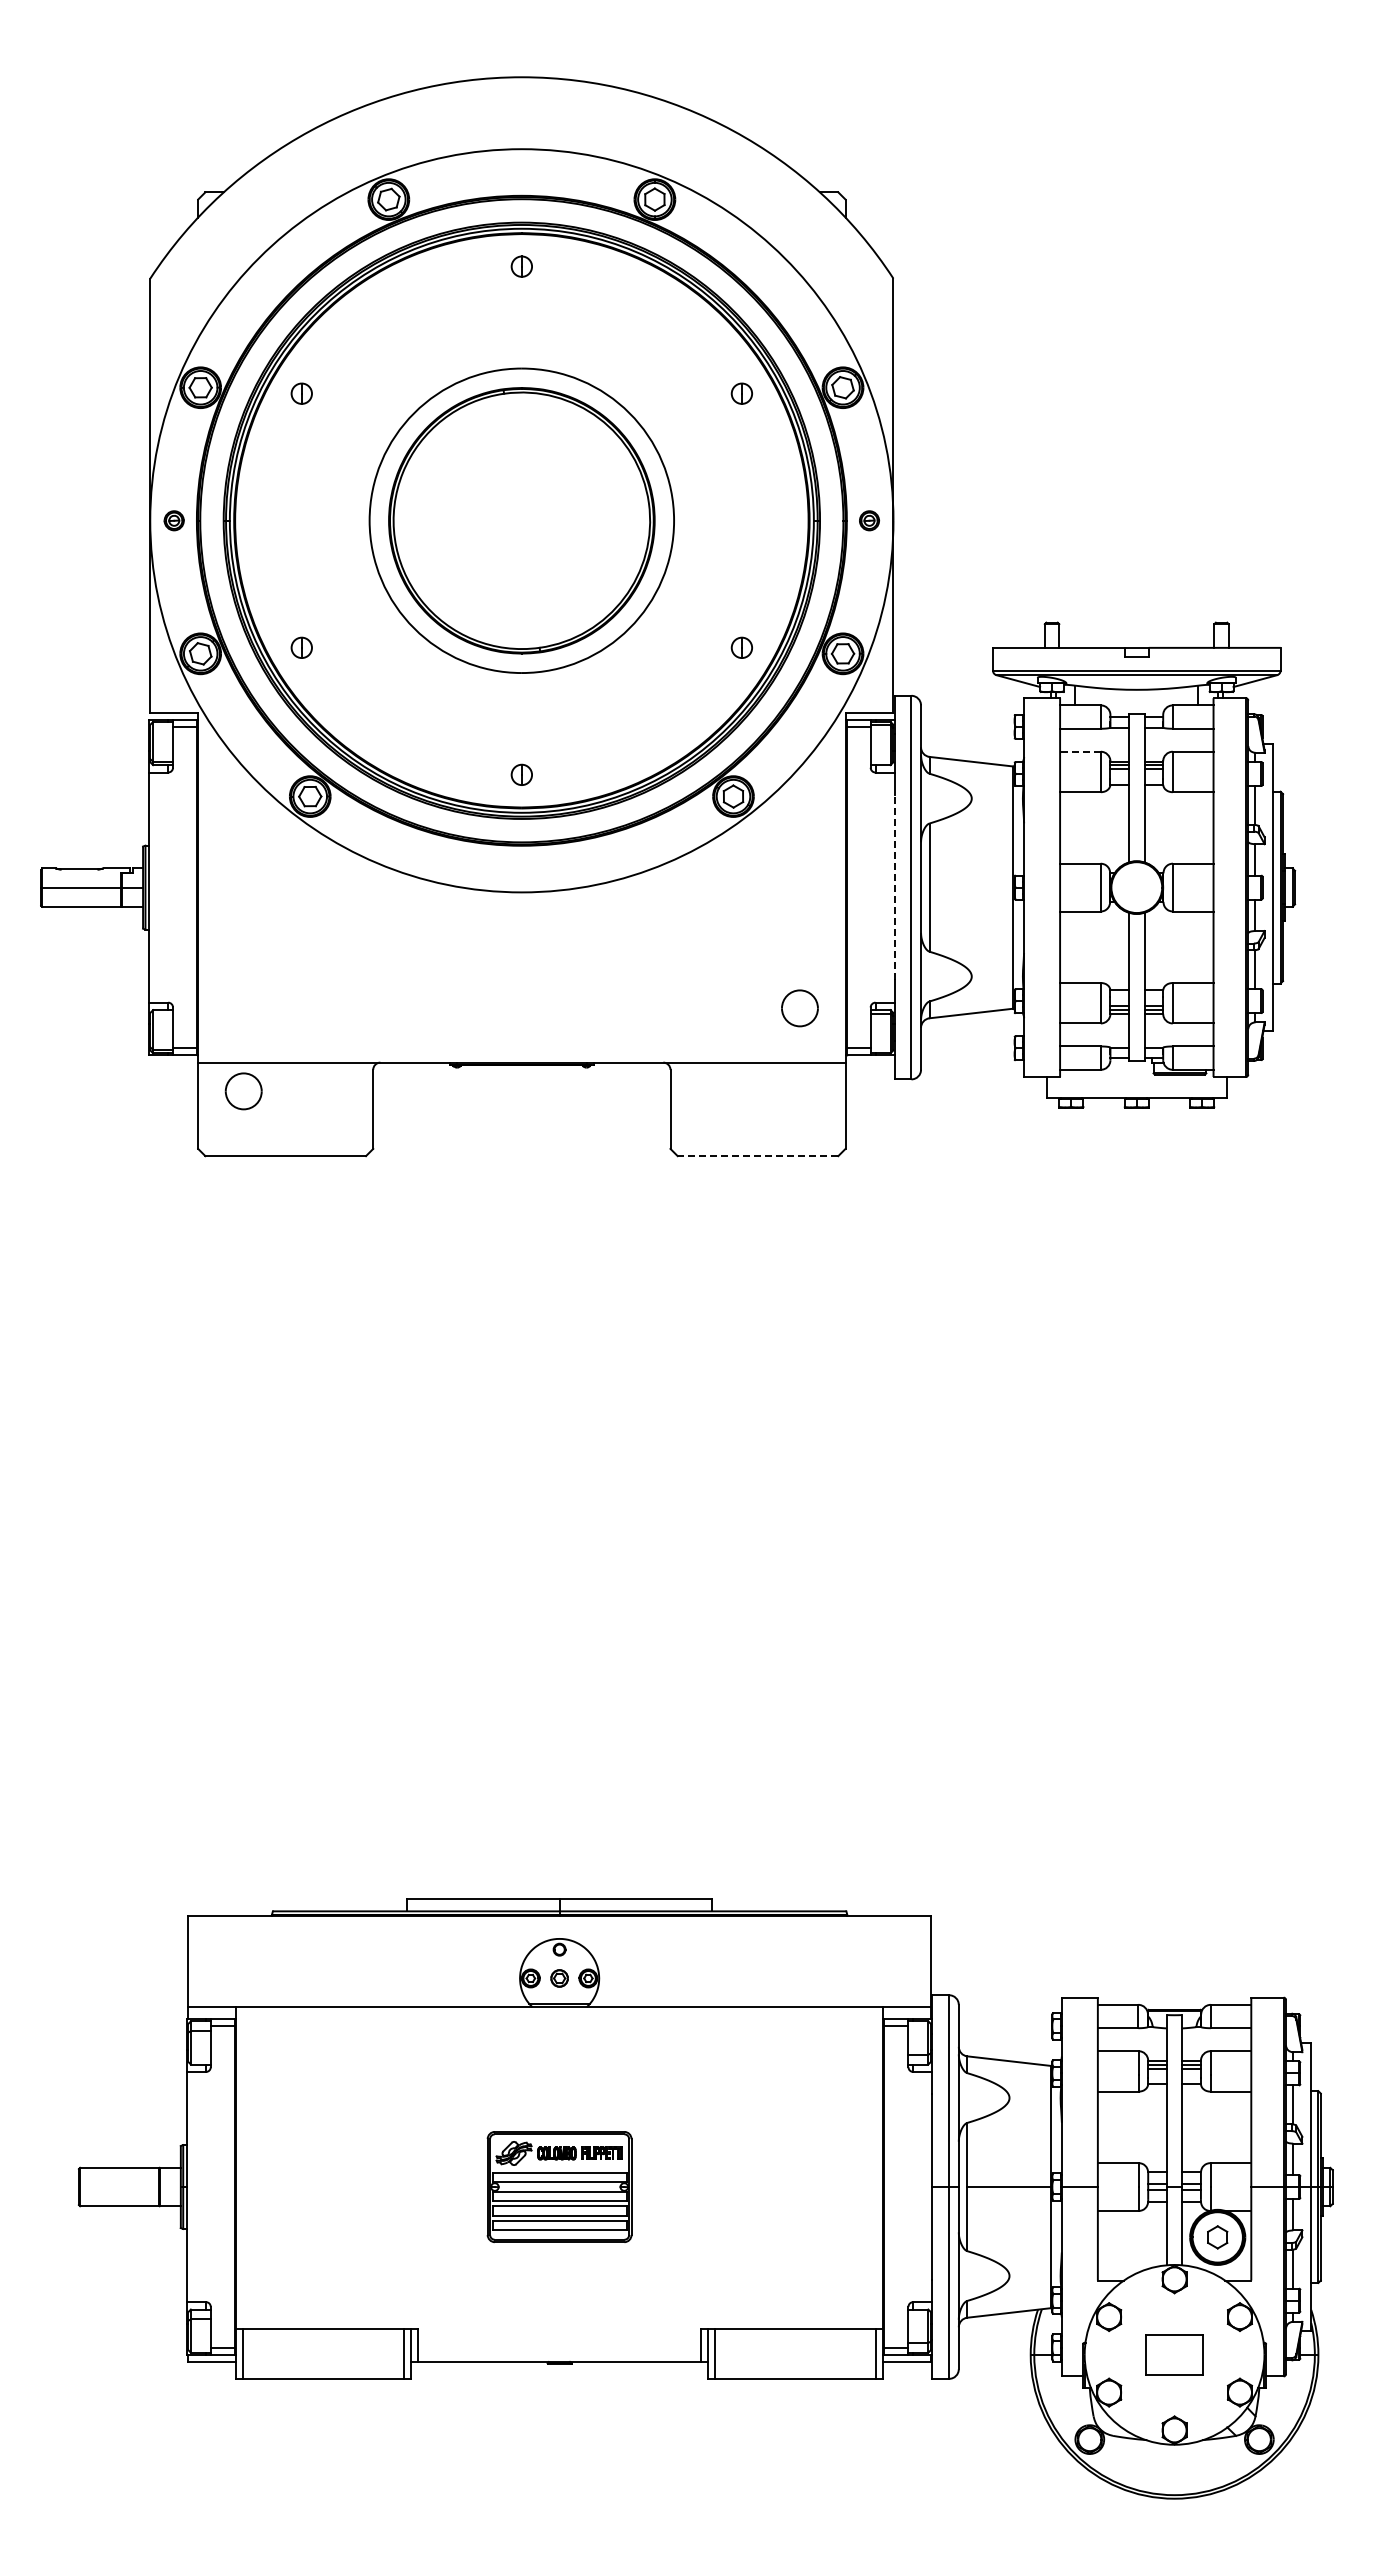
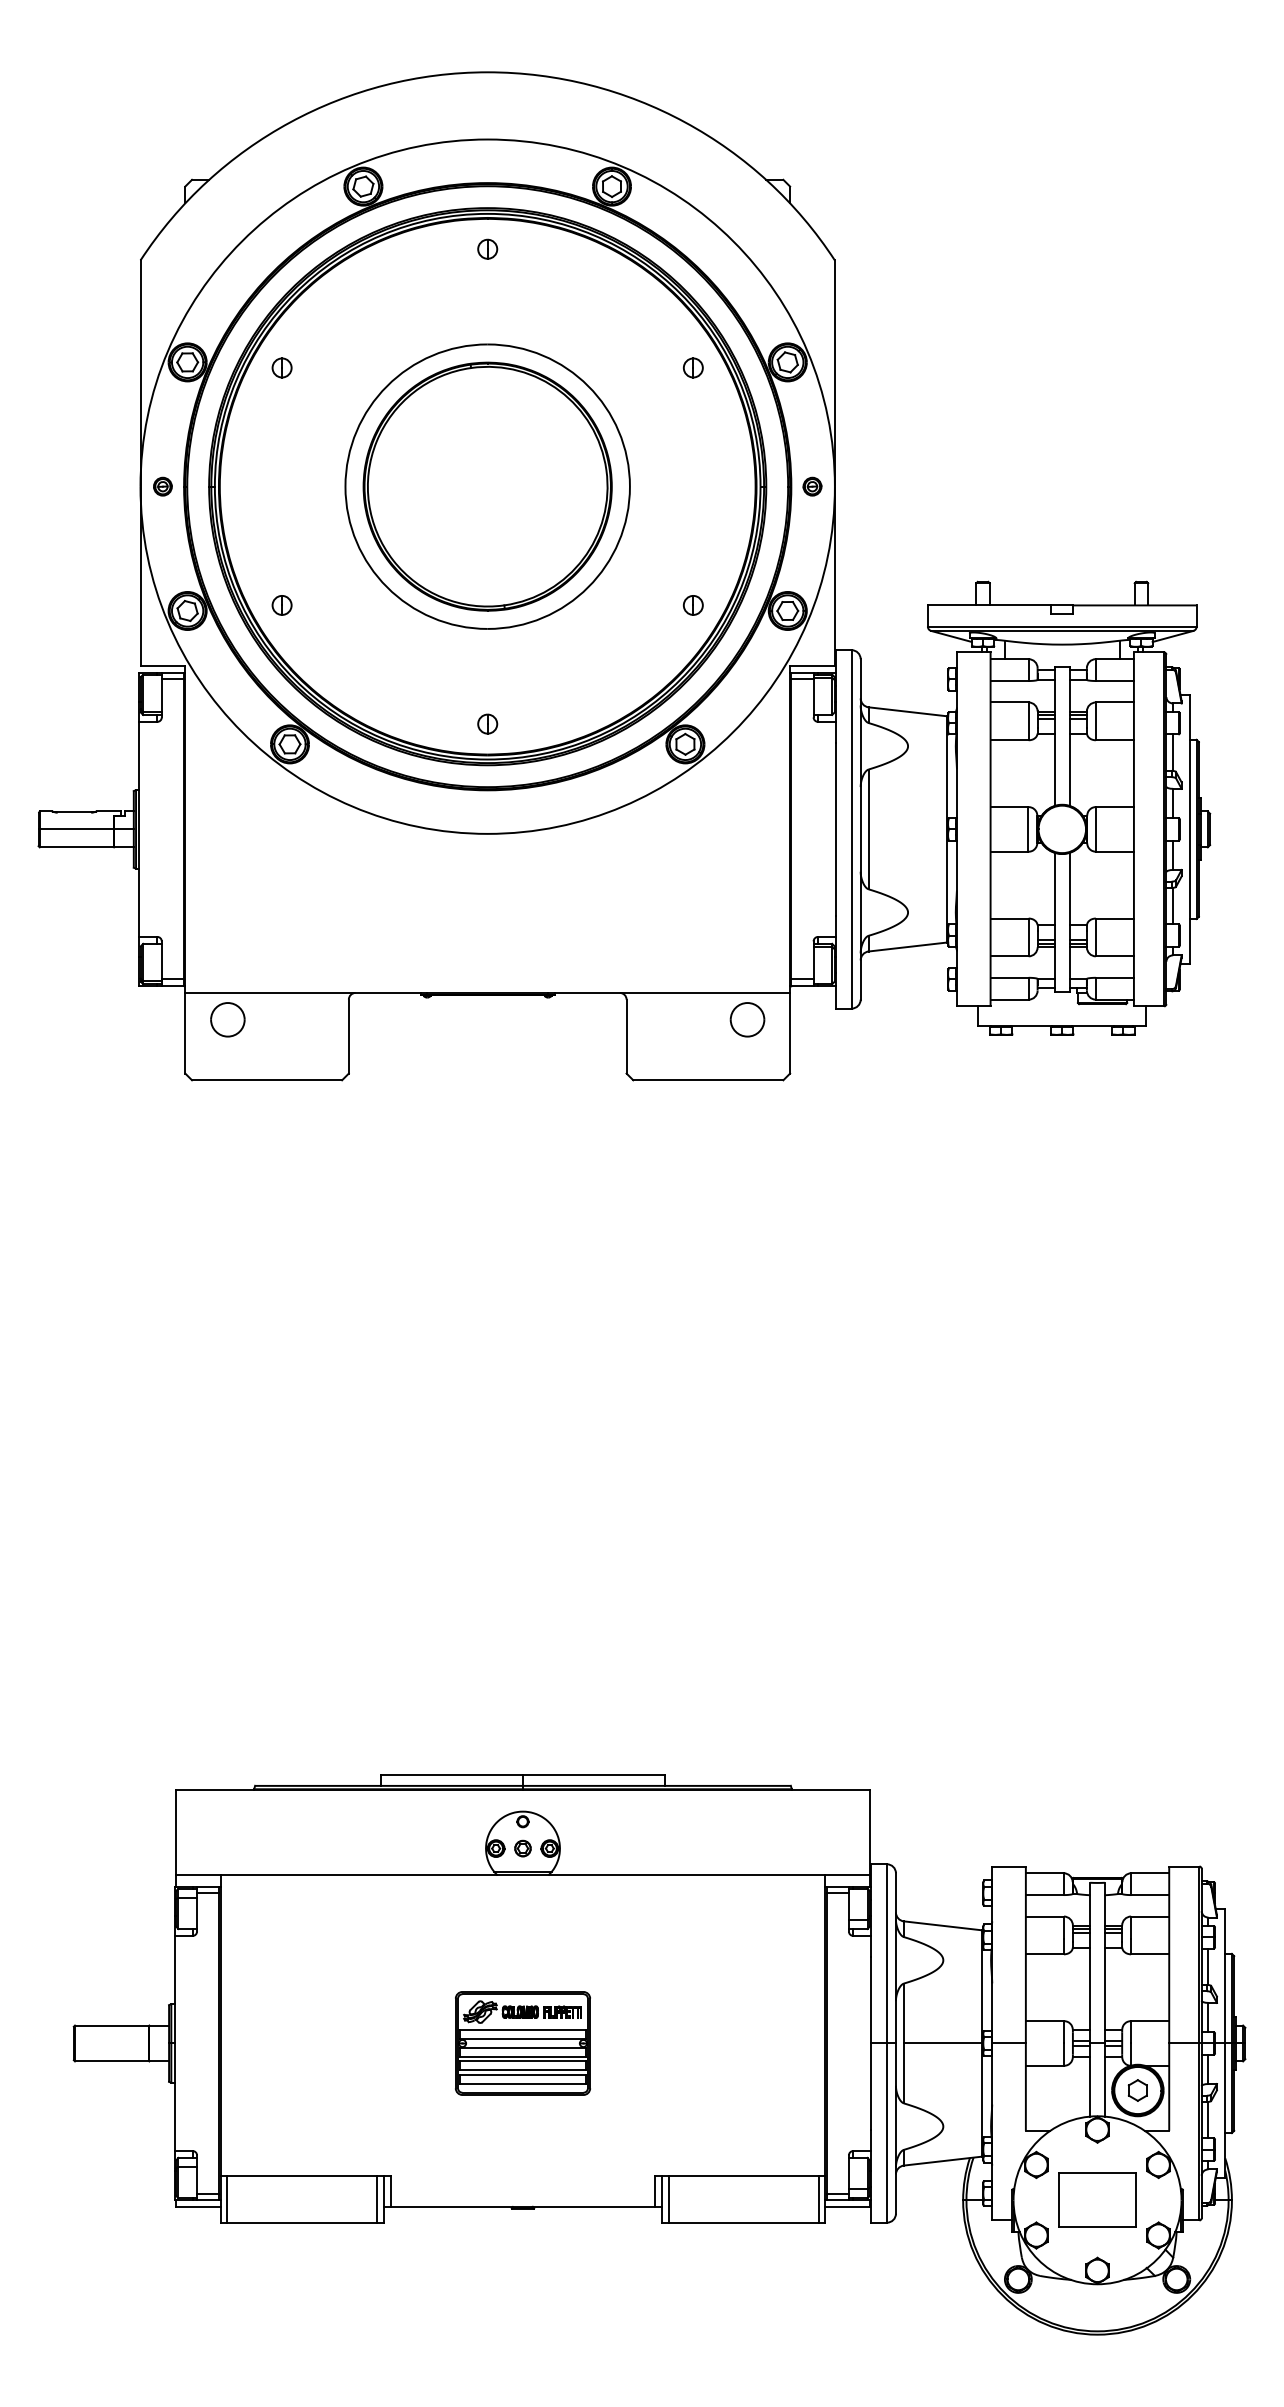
line: (1079, 751) -> (1008, 702), dashed -> solid
line: (894, 887) -> (835, 829), dashed -> solid
part: (799, 1008) -> (747, 1019), moved
line: (757, 1156) -> (707, 1080), dashed -> solid
part: (1174, 2354) -> (1097, 2199), size x1.43

